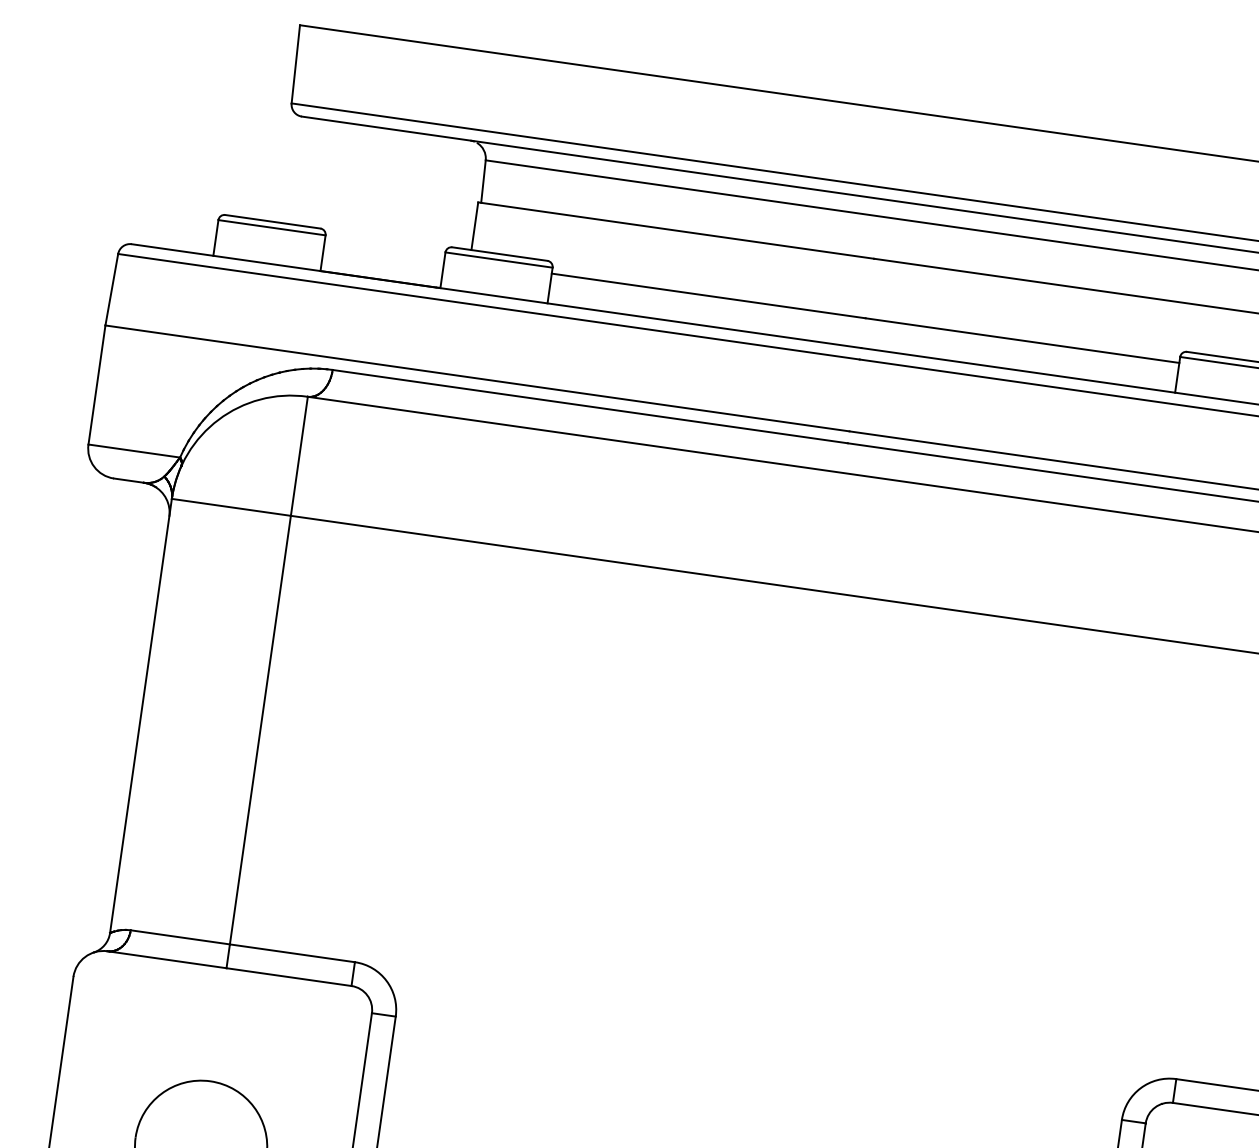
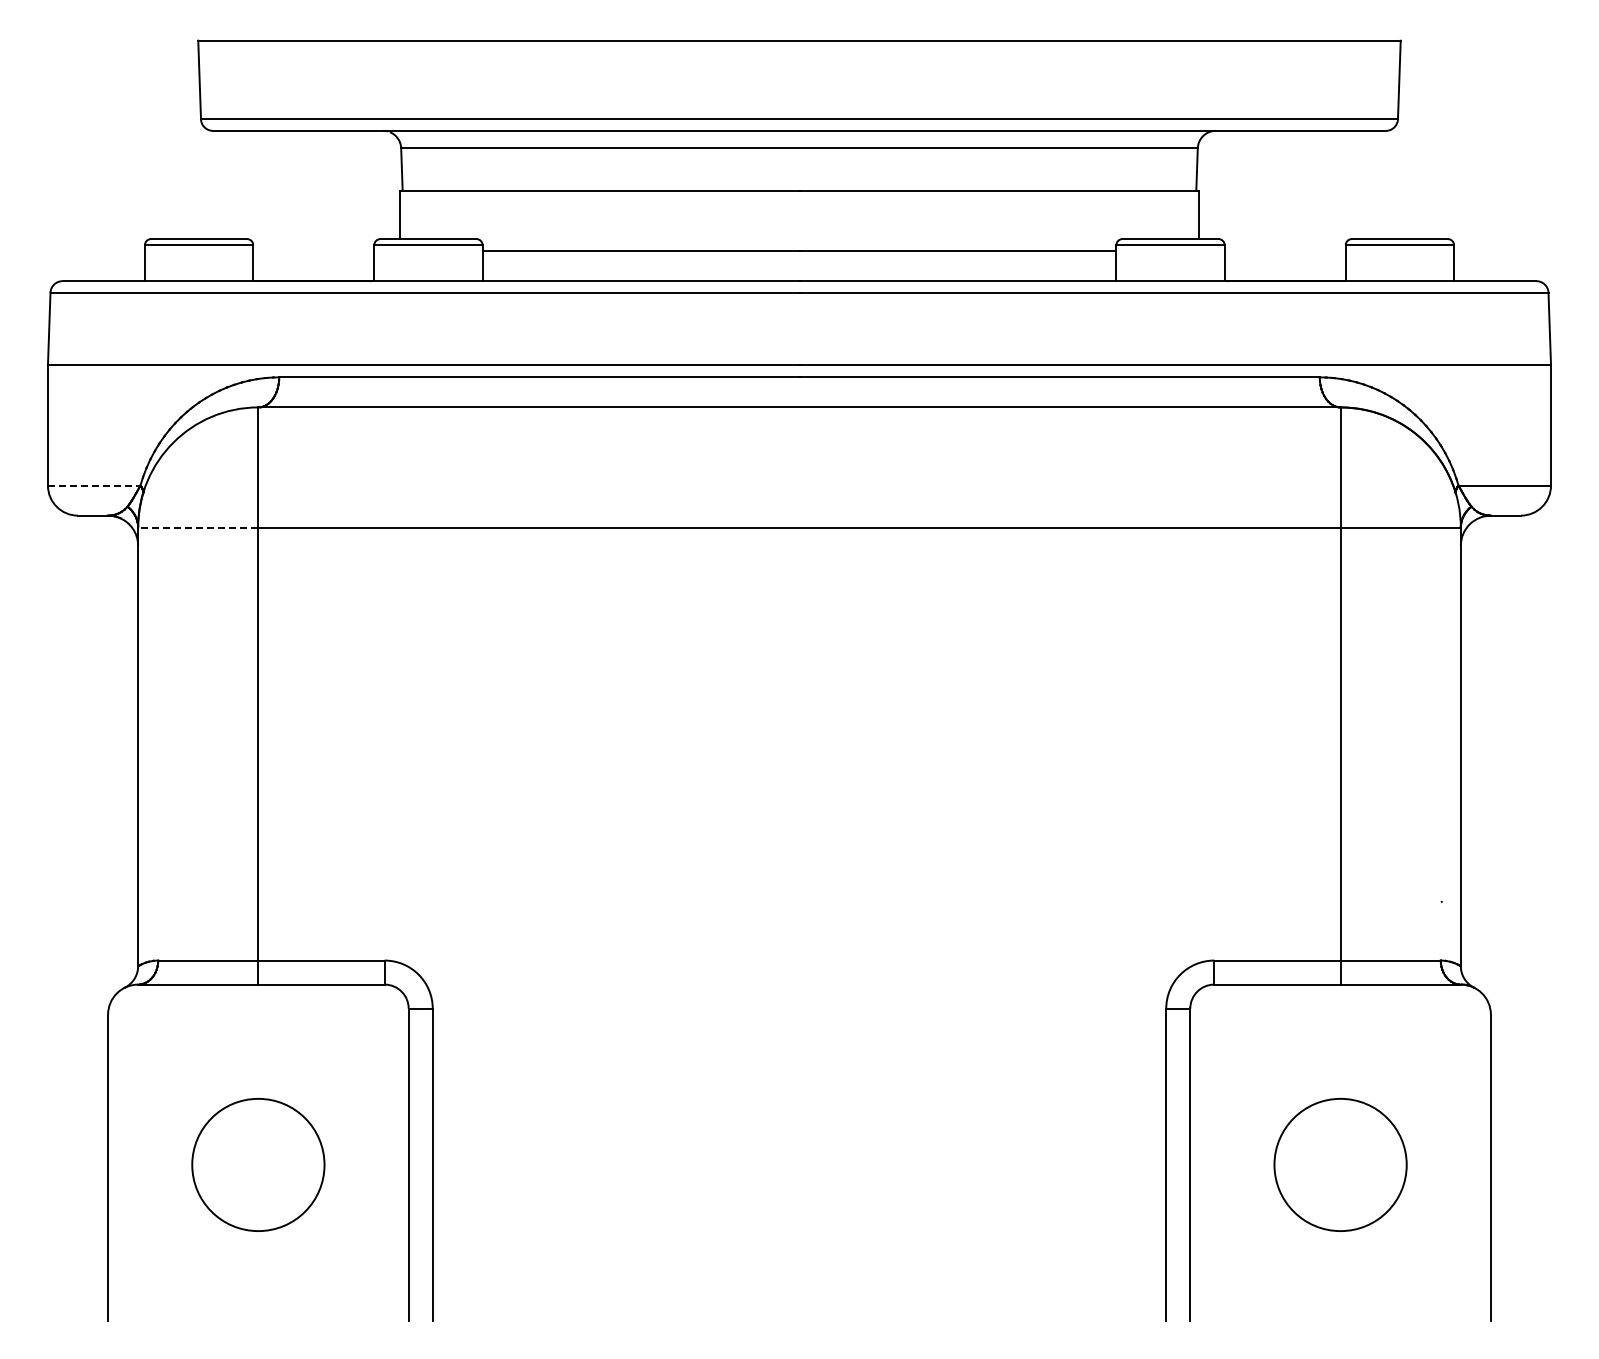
line: (134, 450) -> (94, 485), solid -> dashed
line: (230, 507) -> (197, 527), solid -> dashed

